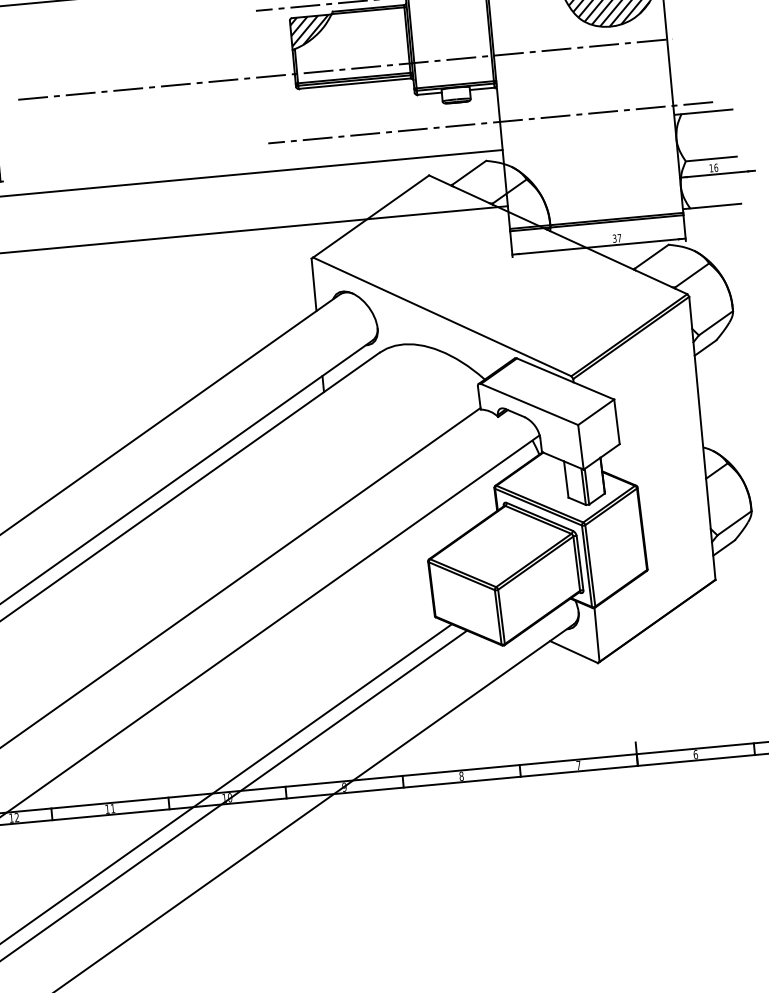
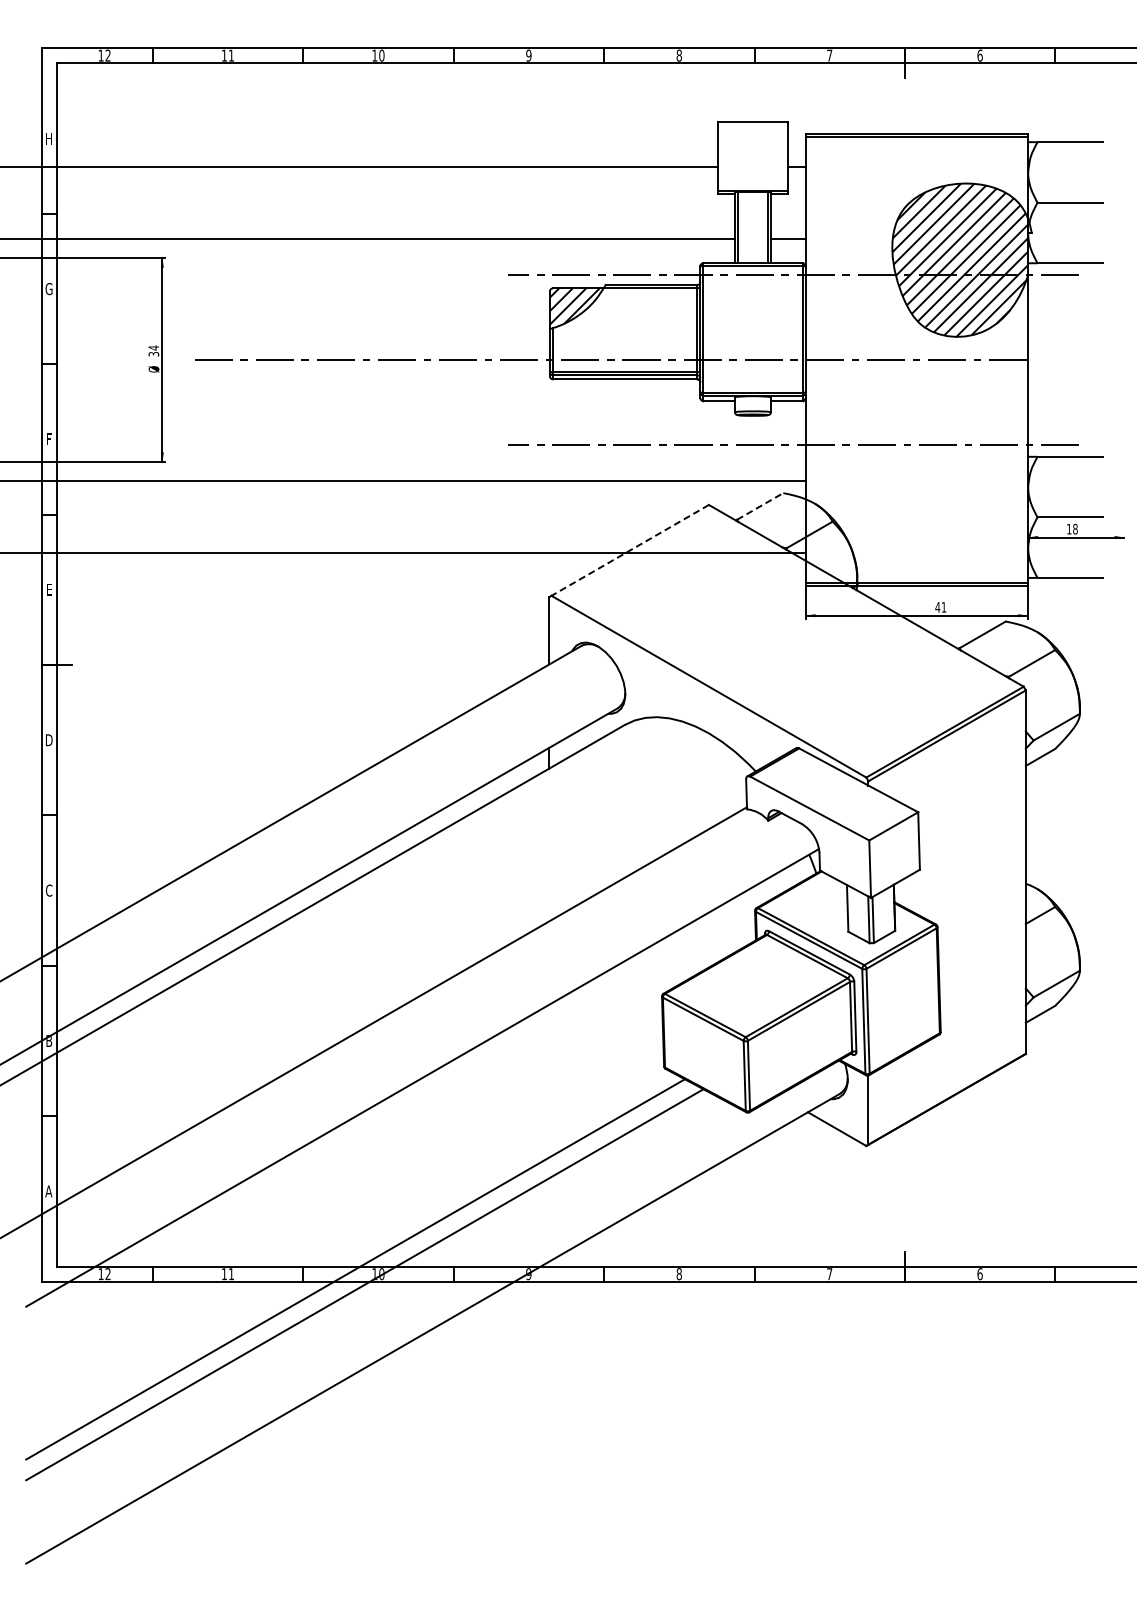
text: (716, 167) -> (1075, 528), 16 -> 18
line: (469, 172) -> (760, 506), solid -> dashed
line: (371, 216) -> (630, 550), solid -> dashed
text: (616, 238) -> (940, 607), 37 -> 41

